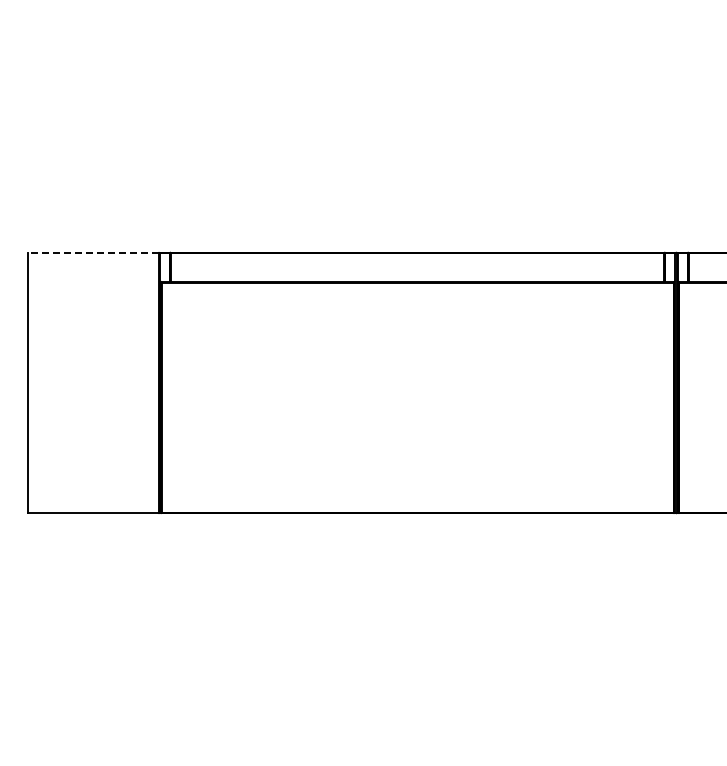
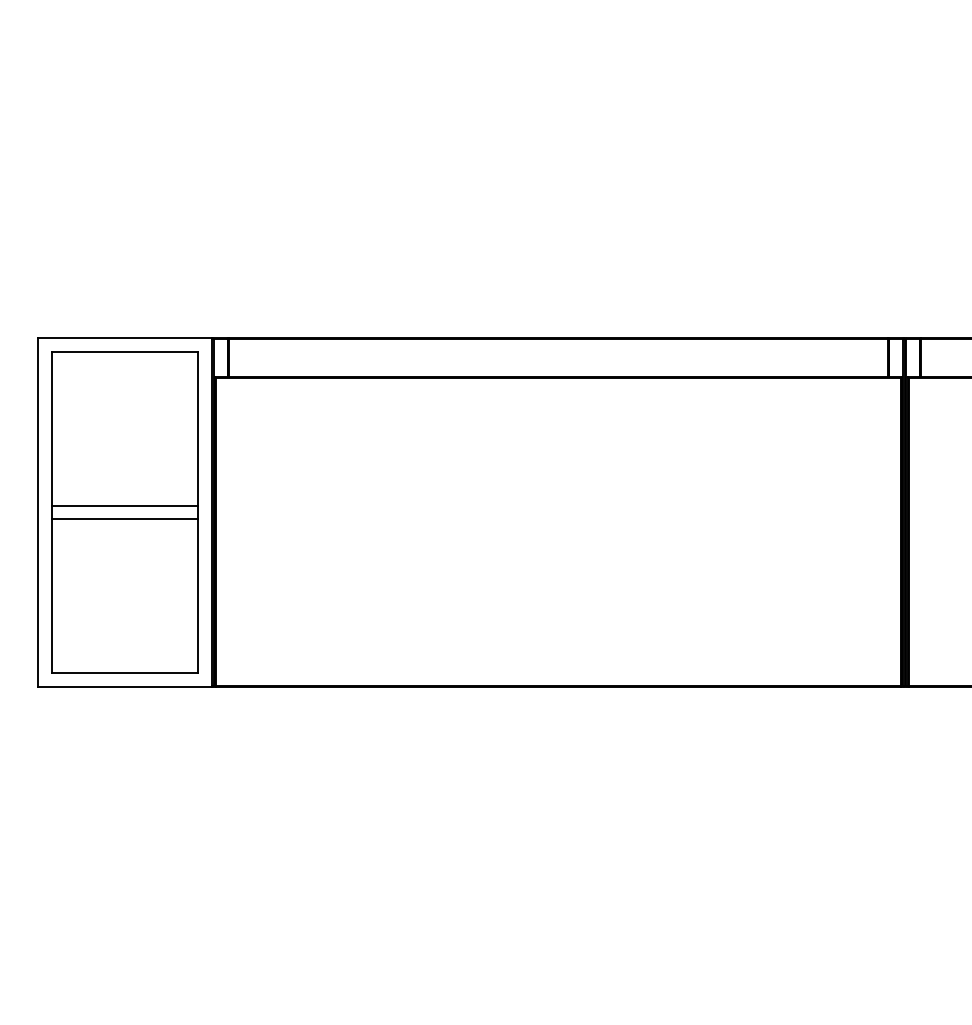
line: (93, 252) -> (124, 337), dashed -> solid
part: (93, 382) -> (124, 511), added

